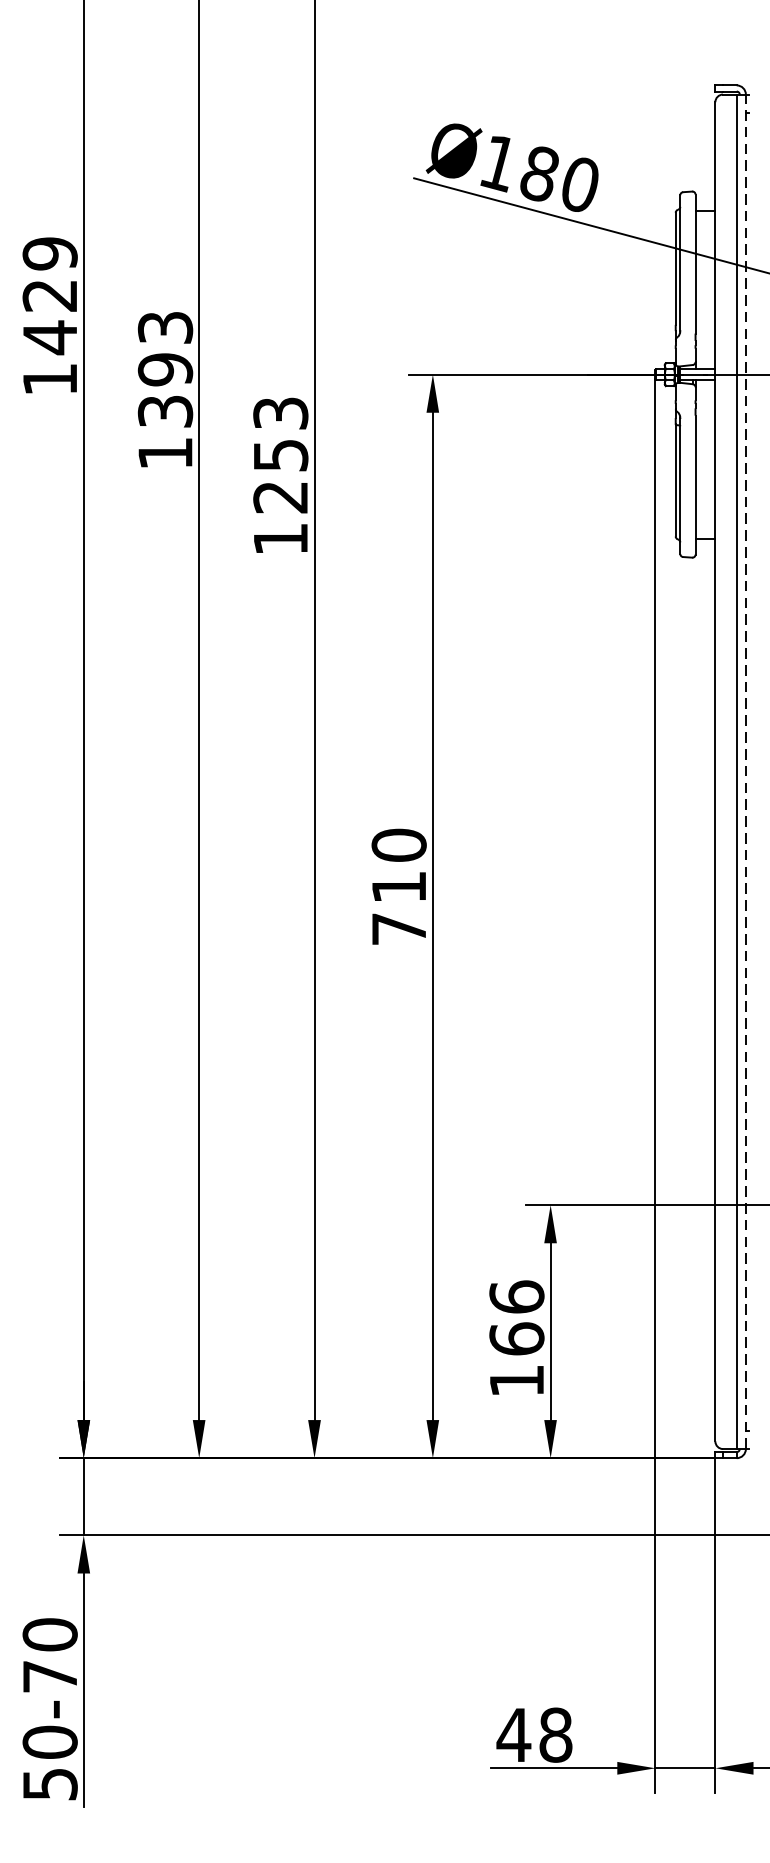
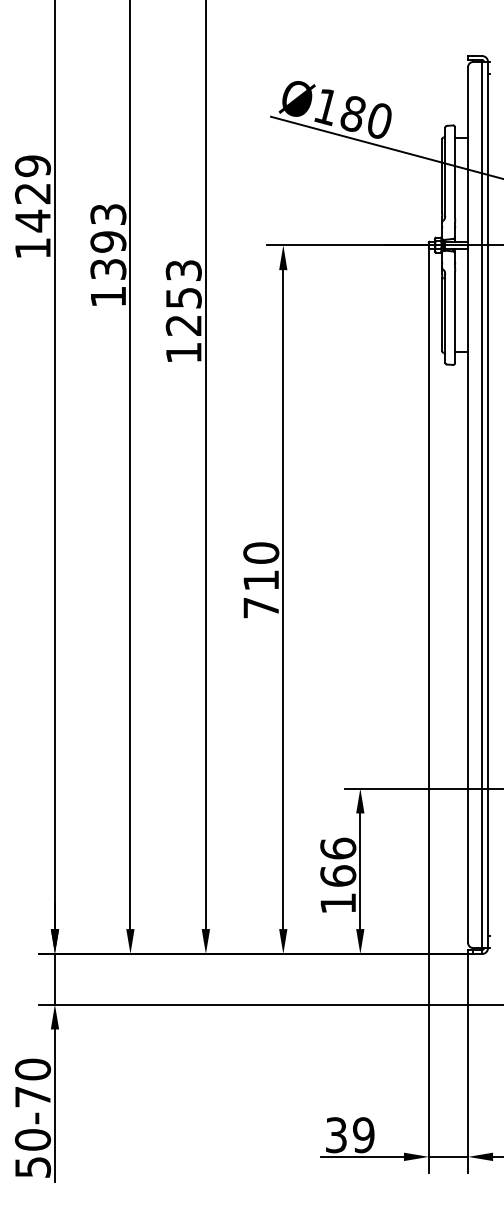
line: (746, 770) -> (488, 504), dashed -> solid
text: (534, 1735) -> (349, 1135), 48 -> 39

